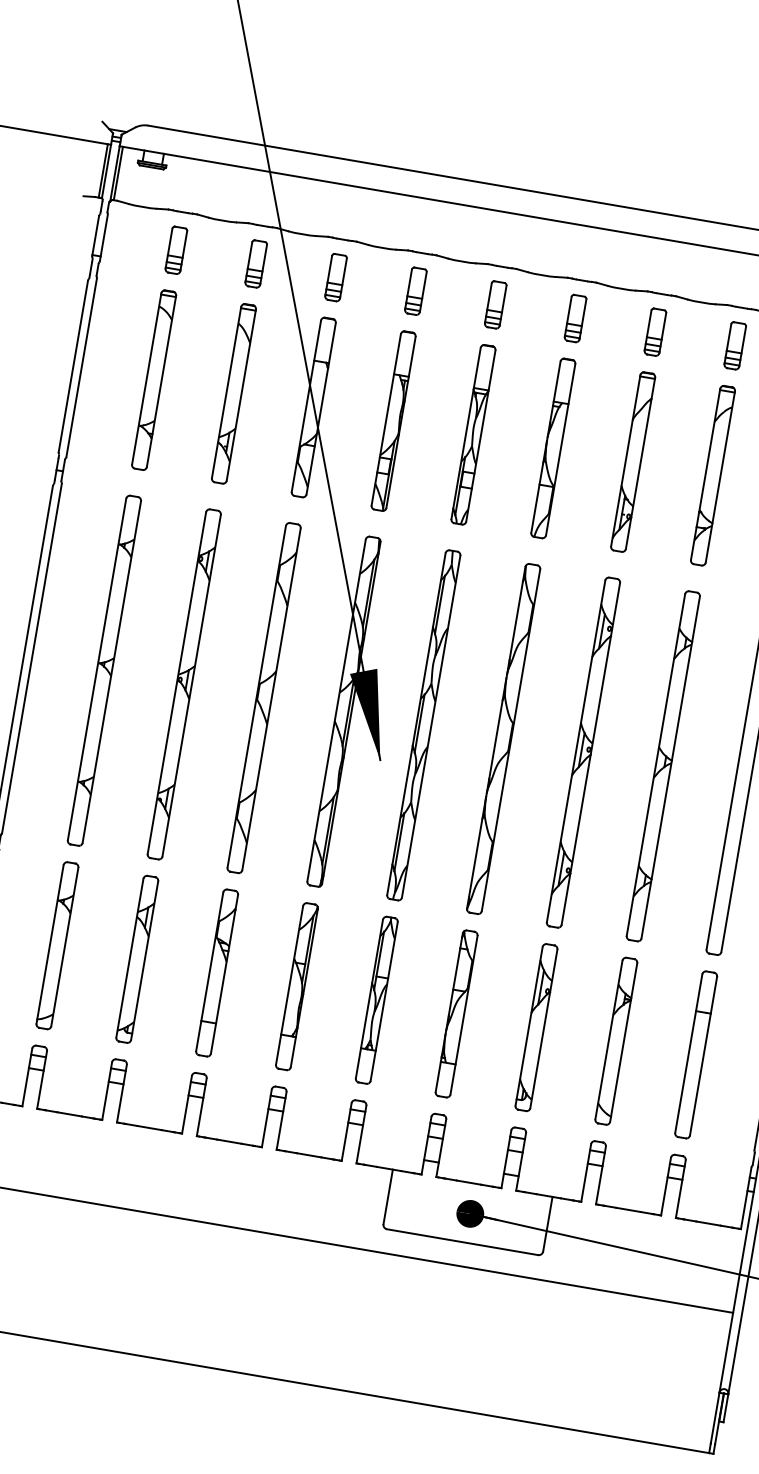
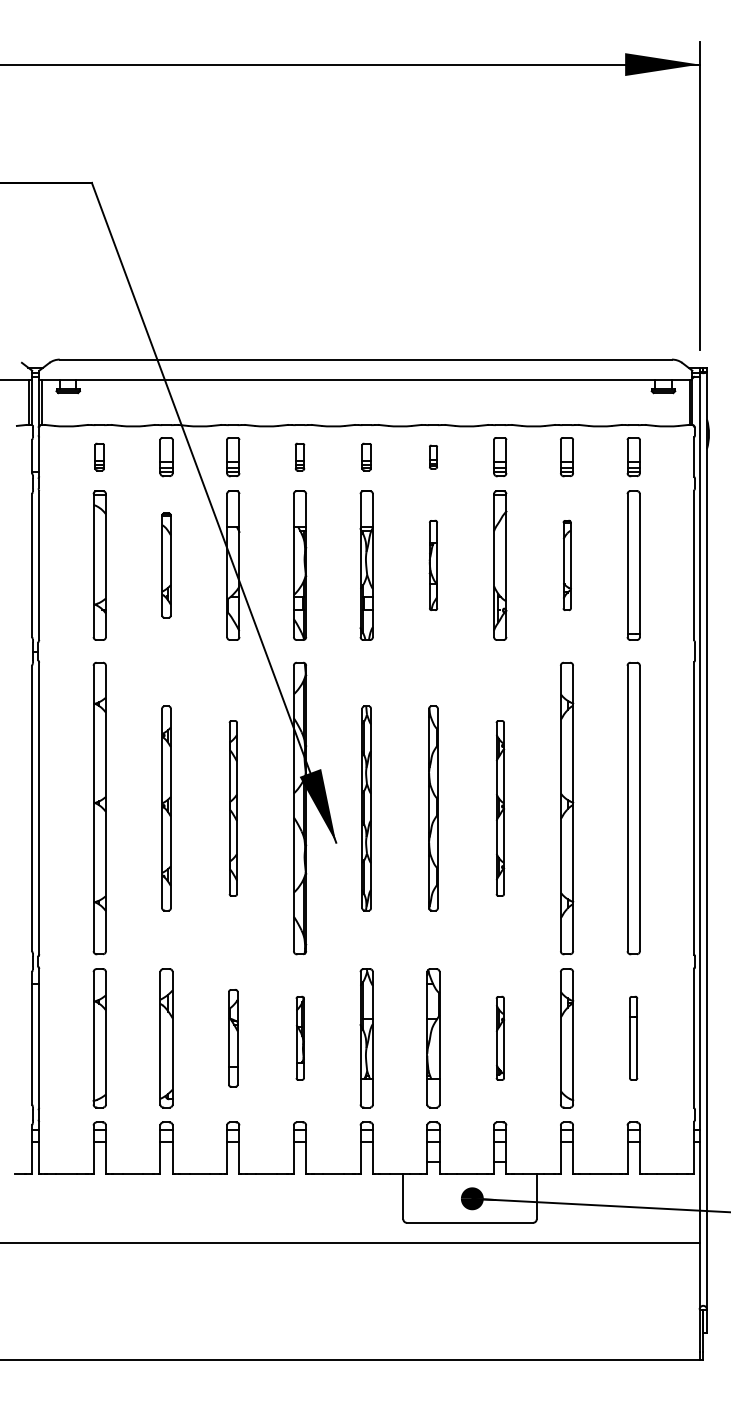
part: (175, 250) -> (99, 457), size x0.7
part: (415, 291) -> (299, 457), size x0.7
part: (495, 305) -> (366, 457), size x0.7
part: (575, 319) -> (433, 457), size x0.6
part: (233, 393) -> (166, 565), size x0.7
part: (553, 448) -> (433, 565), size x0.6
part: (713, 475) -> (567, 565), size x0.6
part: (184, 684) -> (166, 808), size x0.7
part: (264, 698) -> (233, 808), size x0.6
part: (423, 725) -> (366, 808), size x0.7
part: (503, 739) -> (433, 808), size x0.7
part: (583, 752) -> (500, 808), size x0.6
part: (217, 973) -> (233, 1038), size x0.7
part: (297, 986) -> (300, 1038), size x0.6
part: (536, 1027) -> (500, 1038), size x0.6
part: (695, 1055) -> (633, 1038), size x0.6

